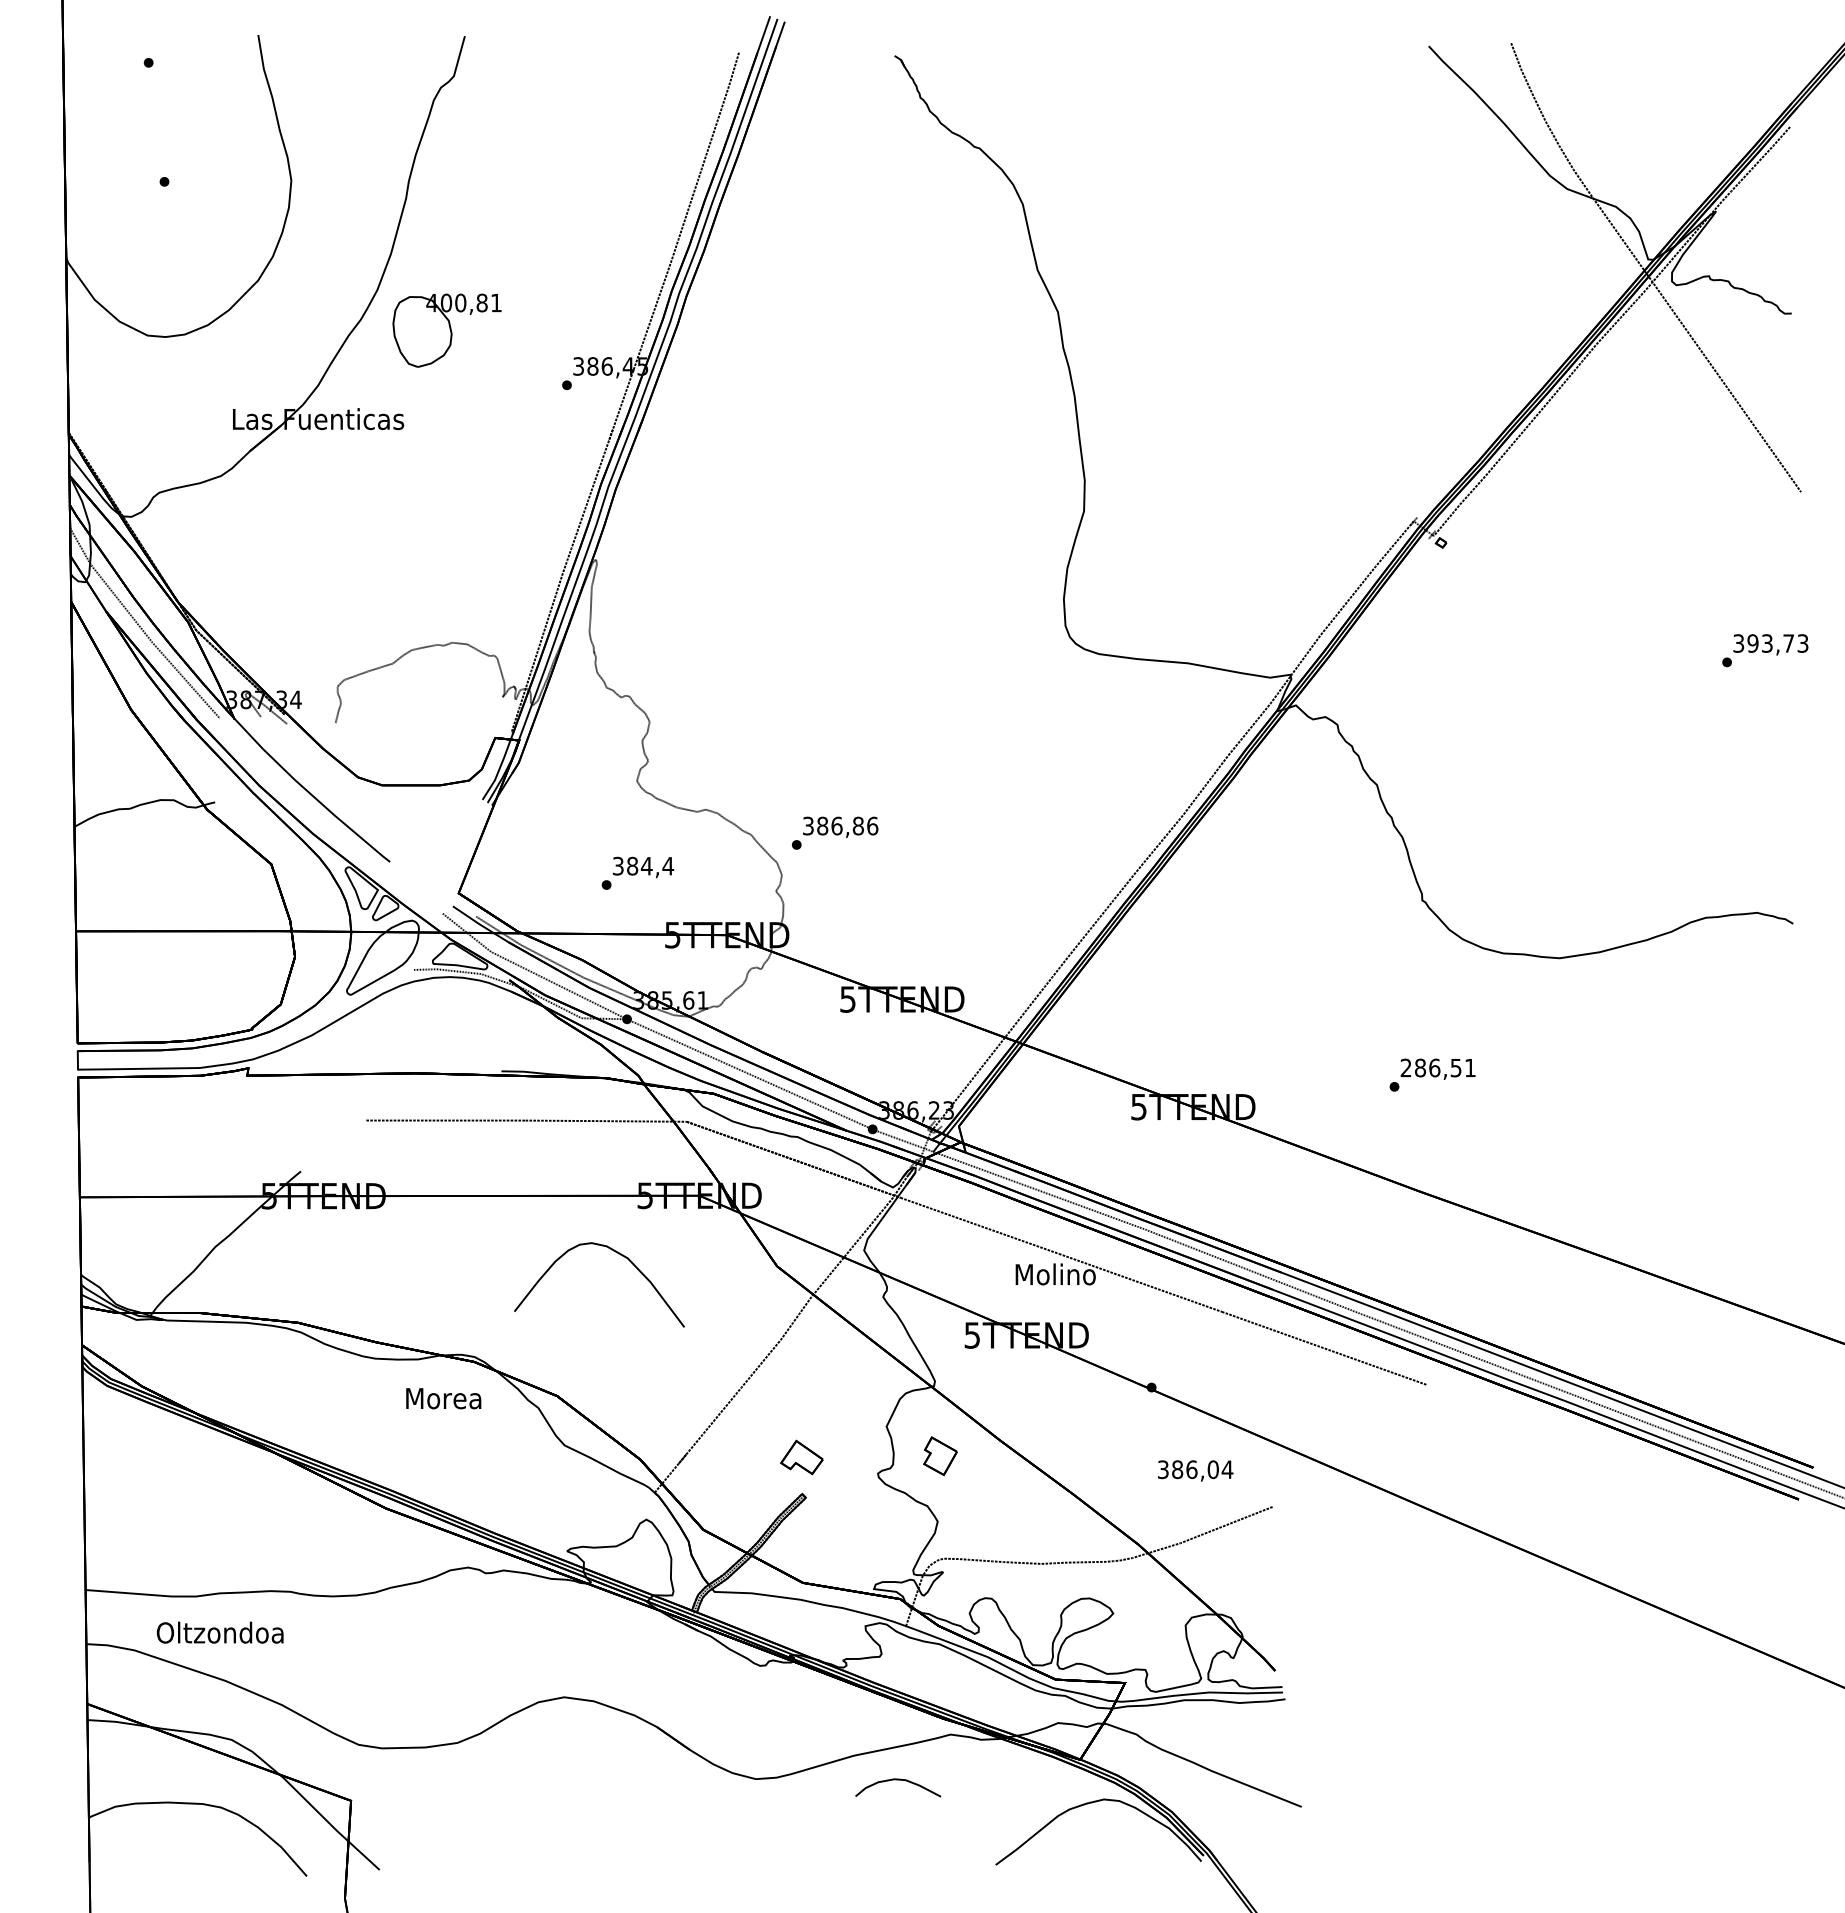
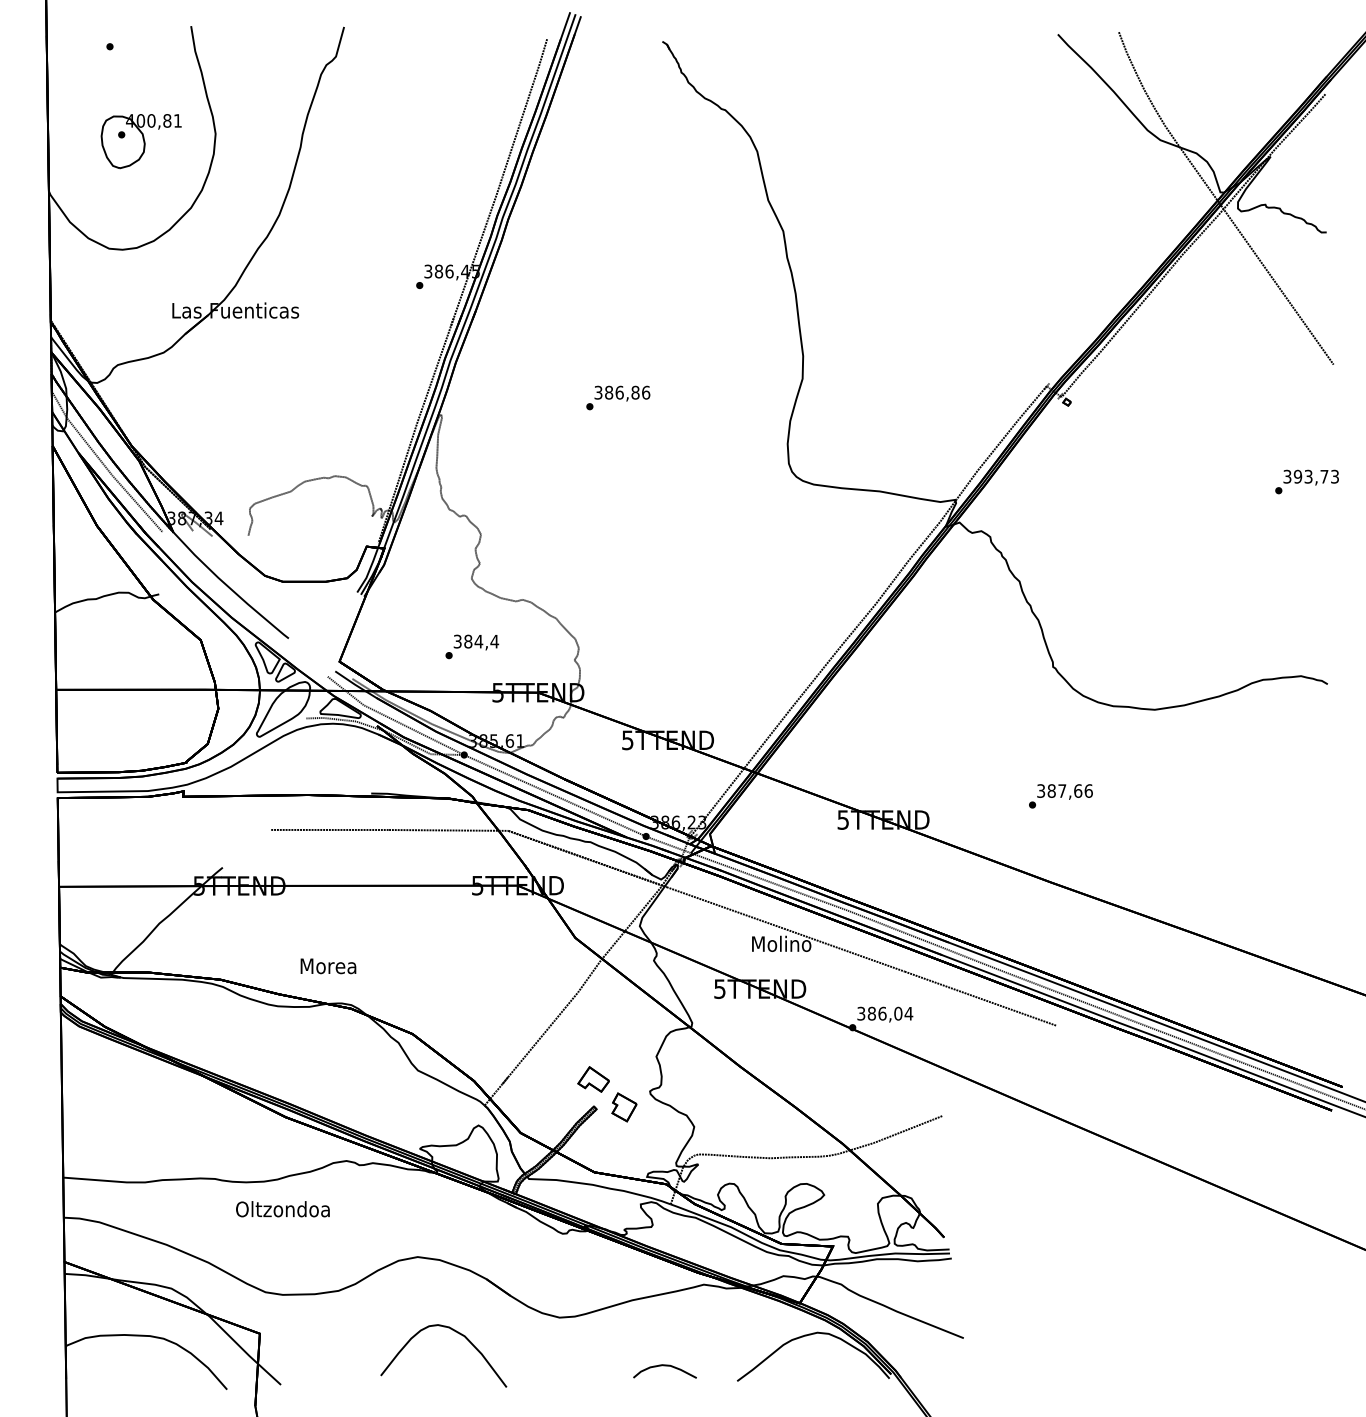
part: (446, 330) -> (140, 141), moved
text: (835, 832) -> (618, 397), moved
text: (1438, 1067) -> (1065, 790), 286,51 -> 387,66
curve: (618, 1254) -> (457, 1333), moved
text: (443, 1398) -> (328, 966), moved
part: (940, 1456) -> (624, 1107), moved
text: (1195, 1470) -> (885, 1014), moved
text: (219, 1632) -> (282, 1209), moved
curve: (898, 1780) -> (665, 1366), moved

